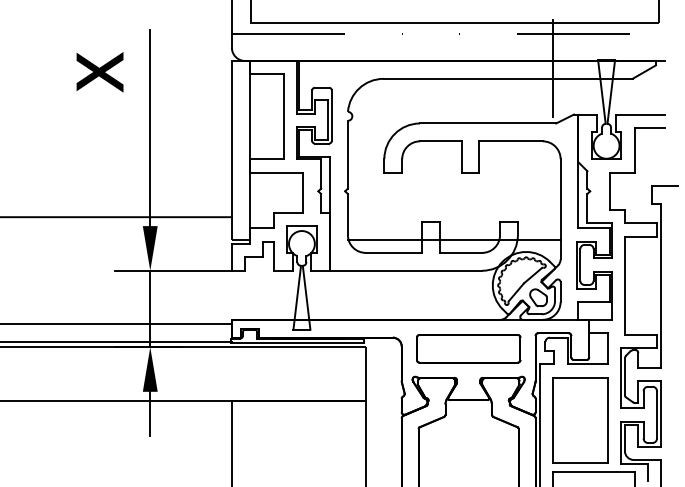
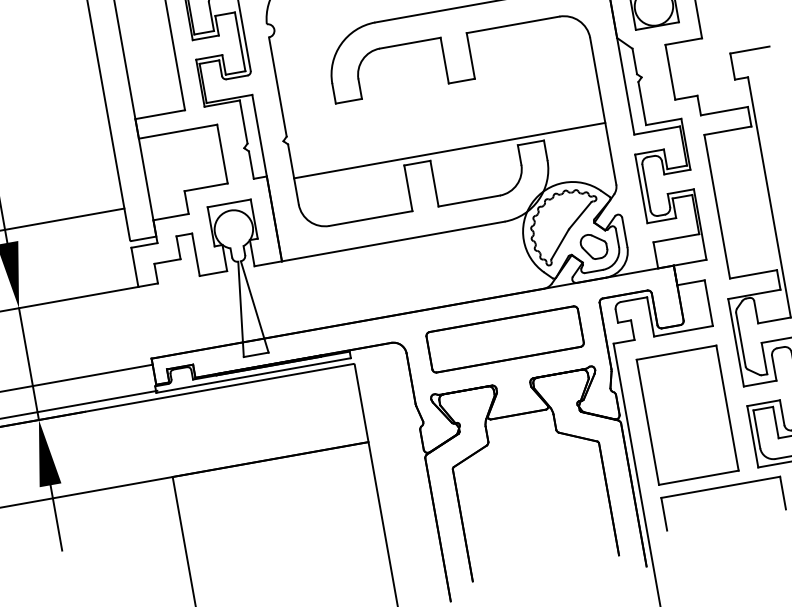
line: (453, 240) -> (448, 151), moved

